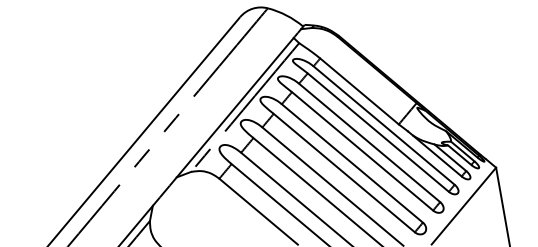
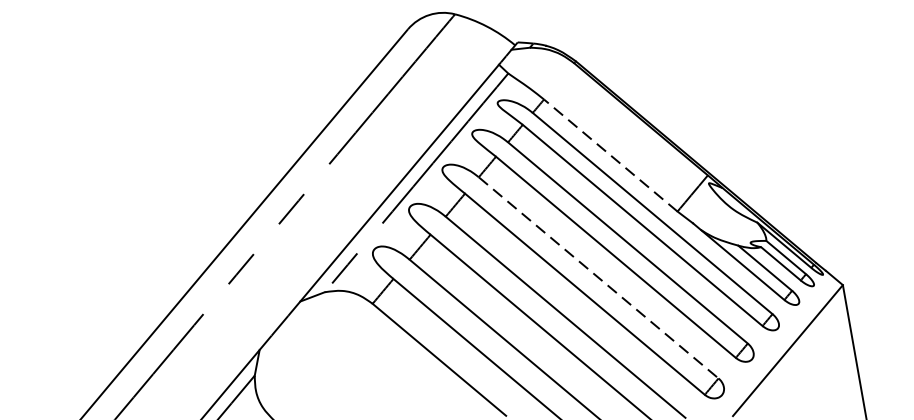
line: (359, 91) -> (610, 155), solid -> dashed
line: (352, 163) -> (598, 277), solid -> dashed

